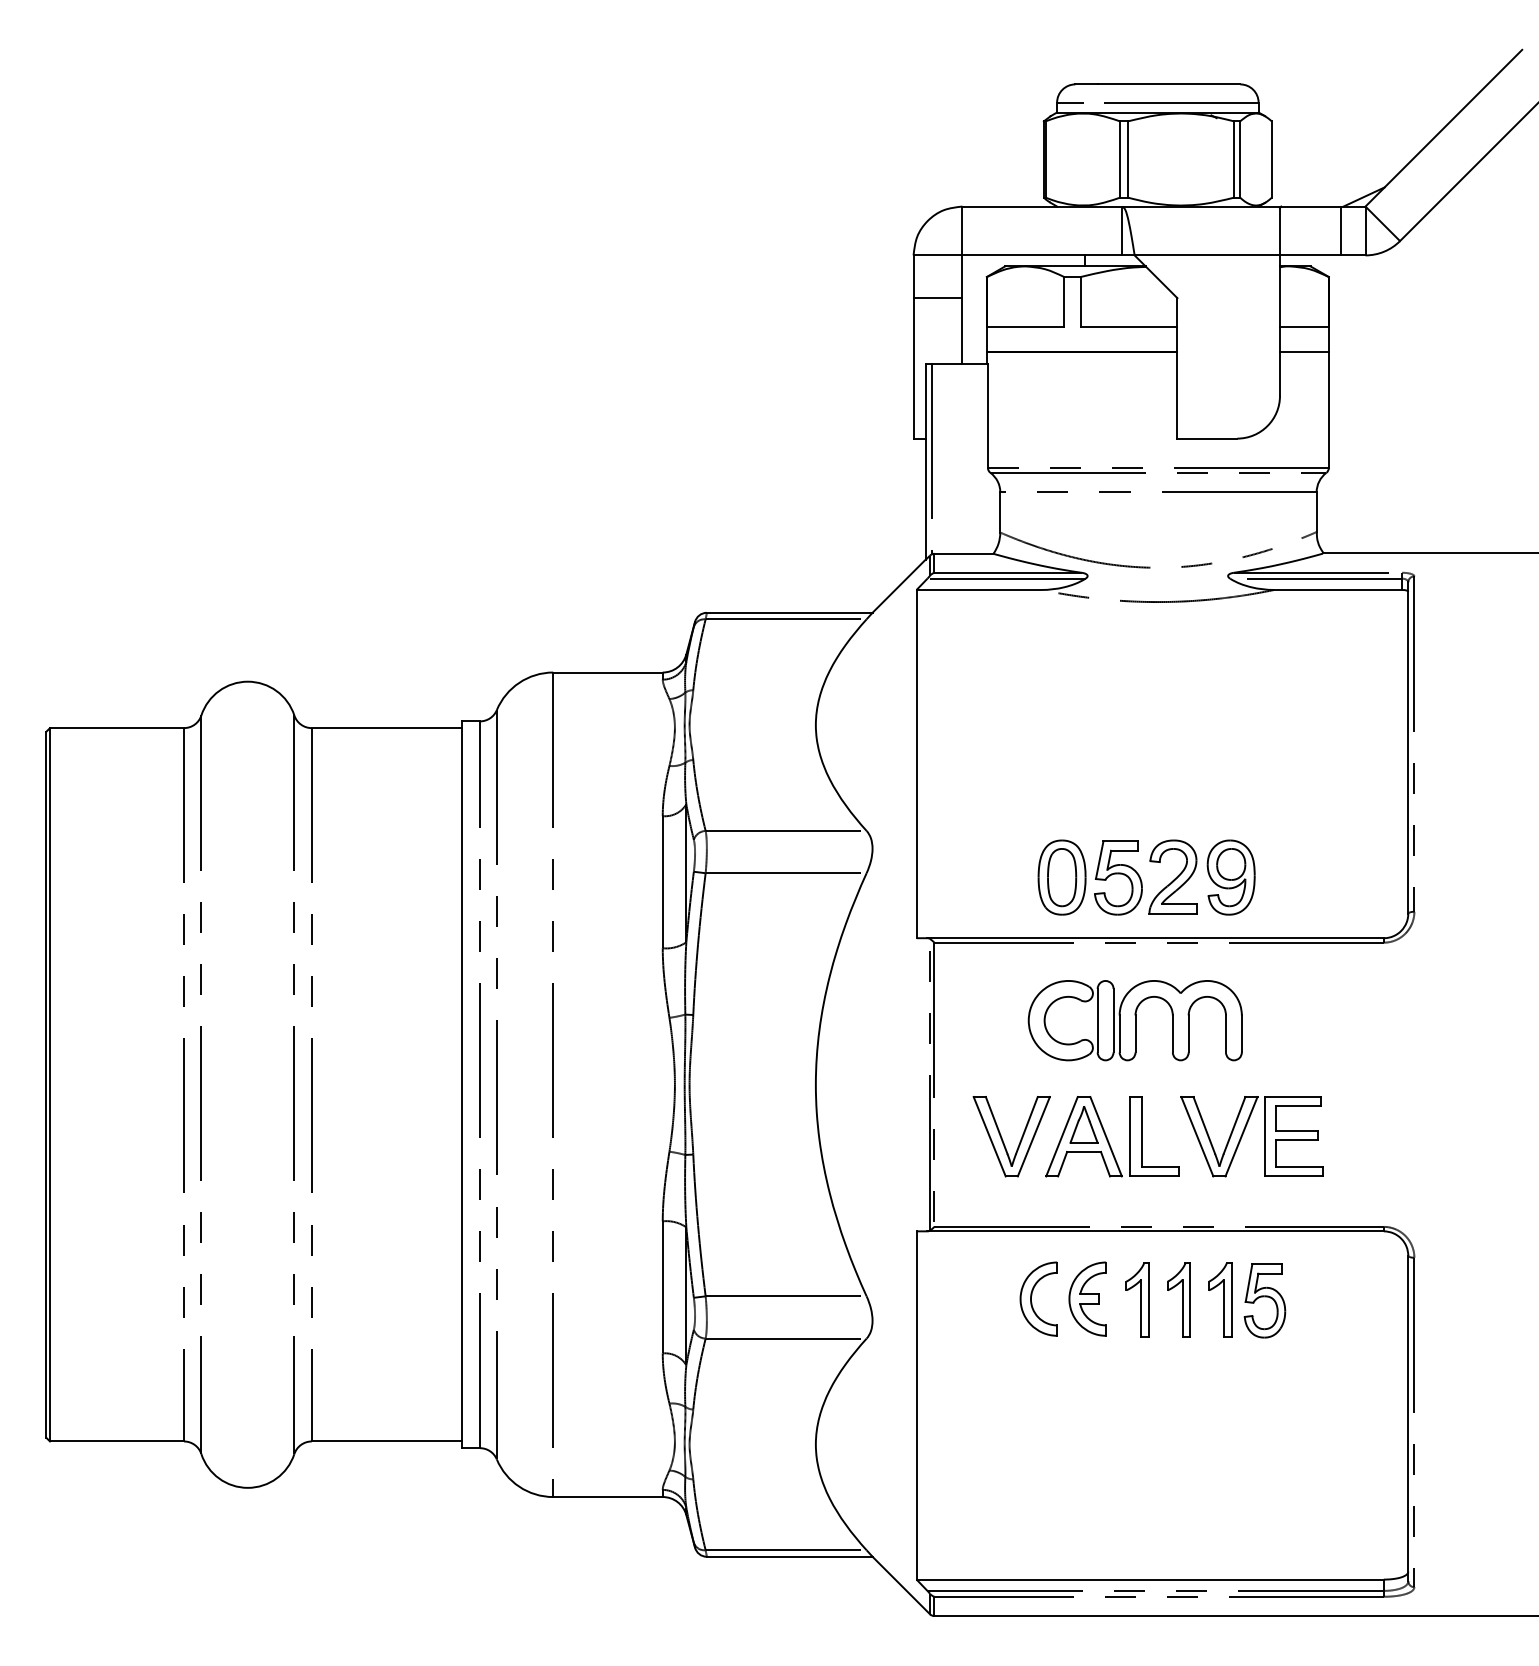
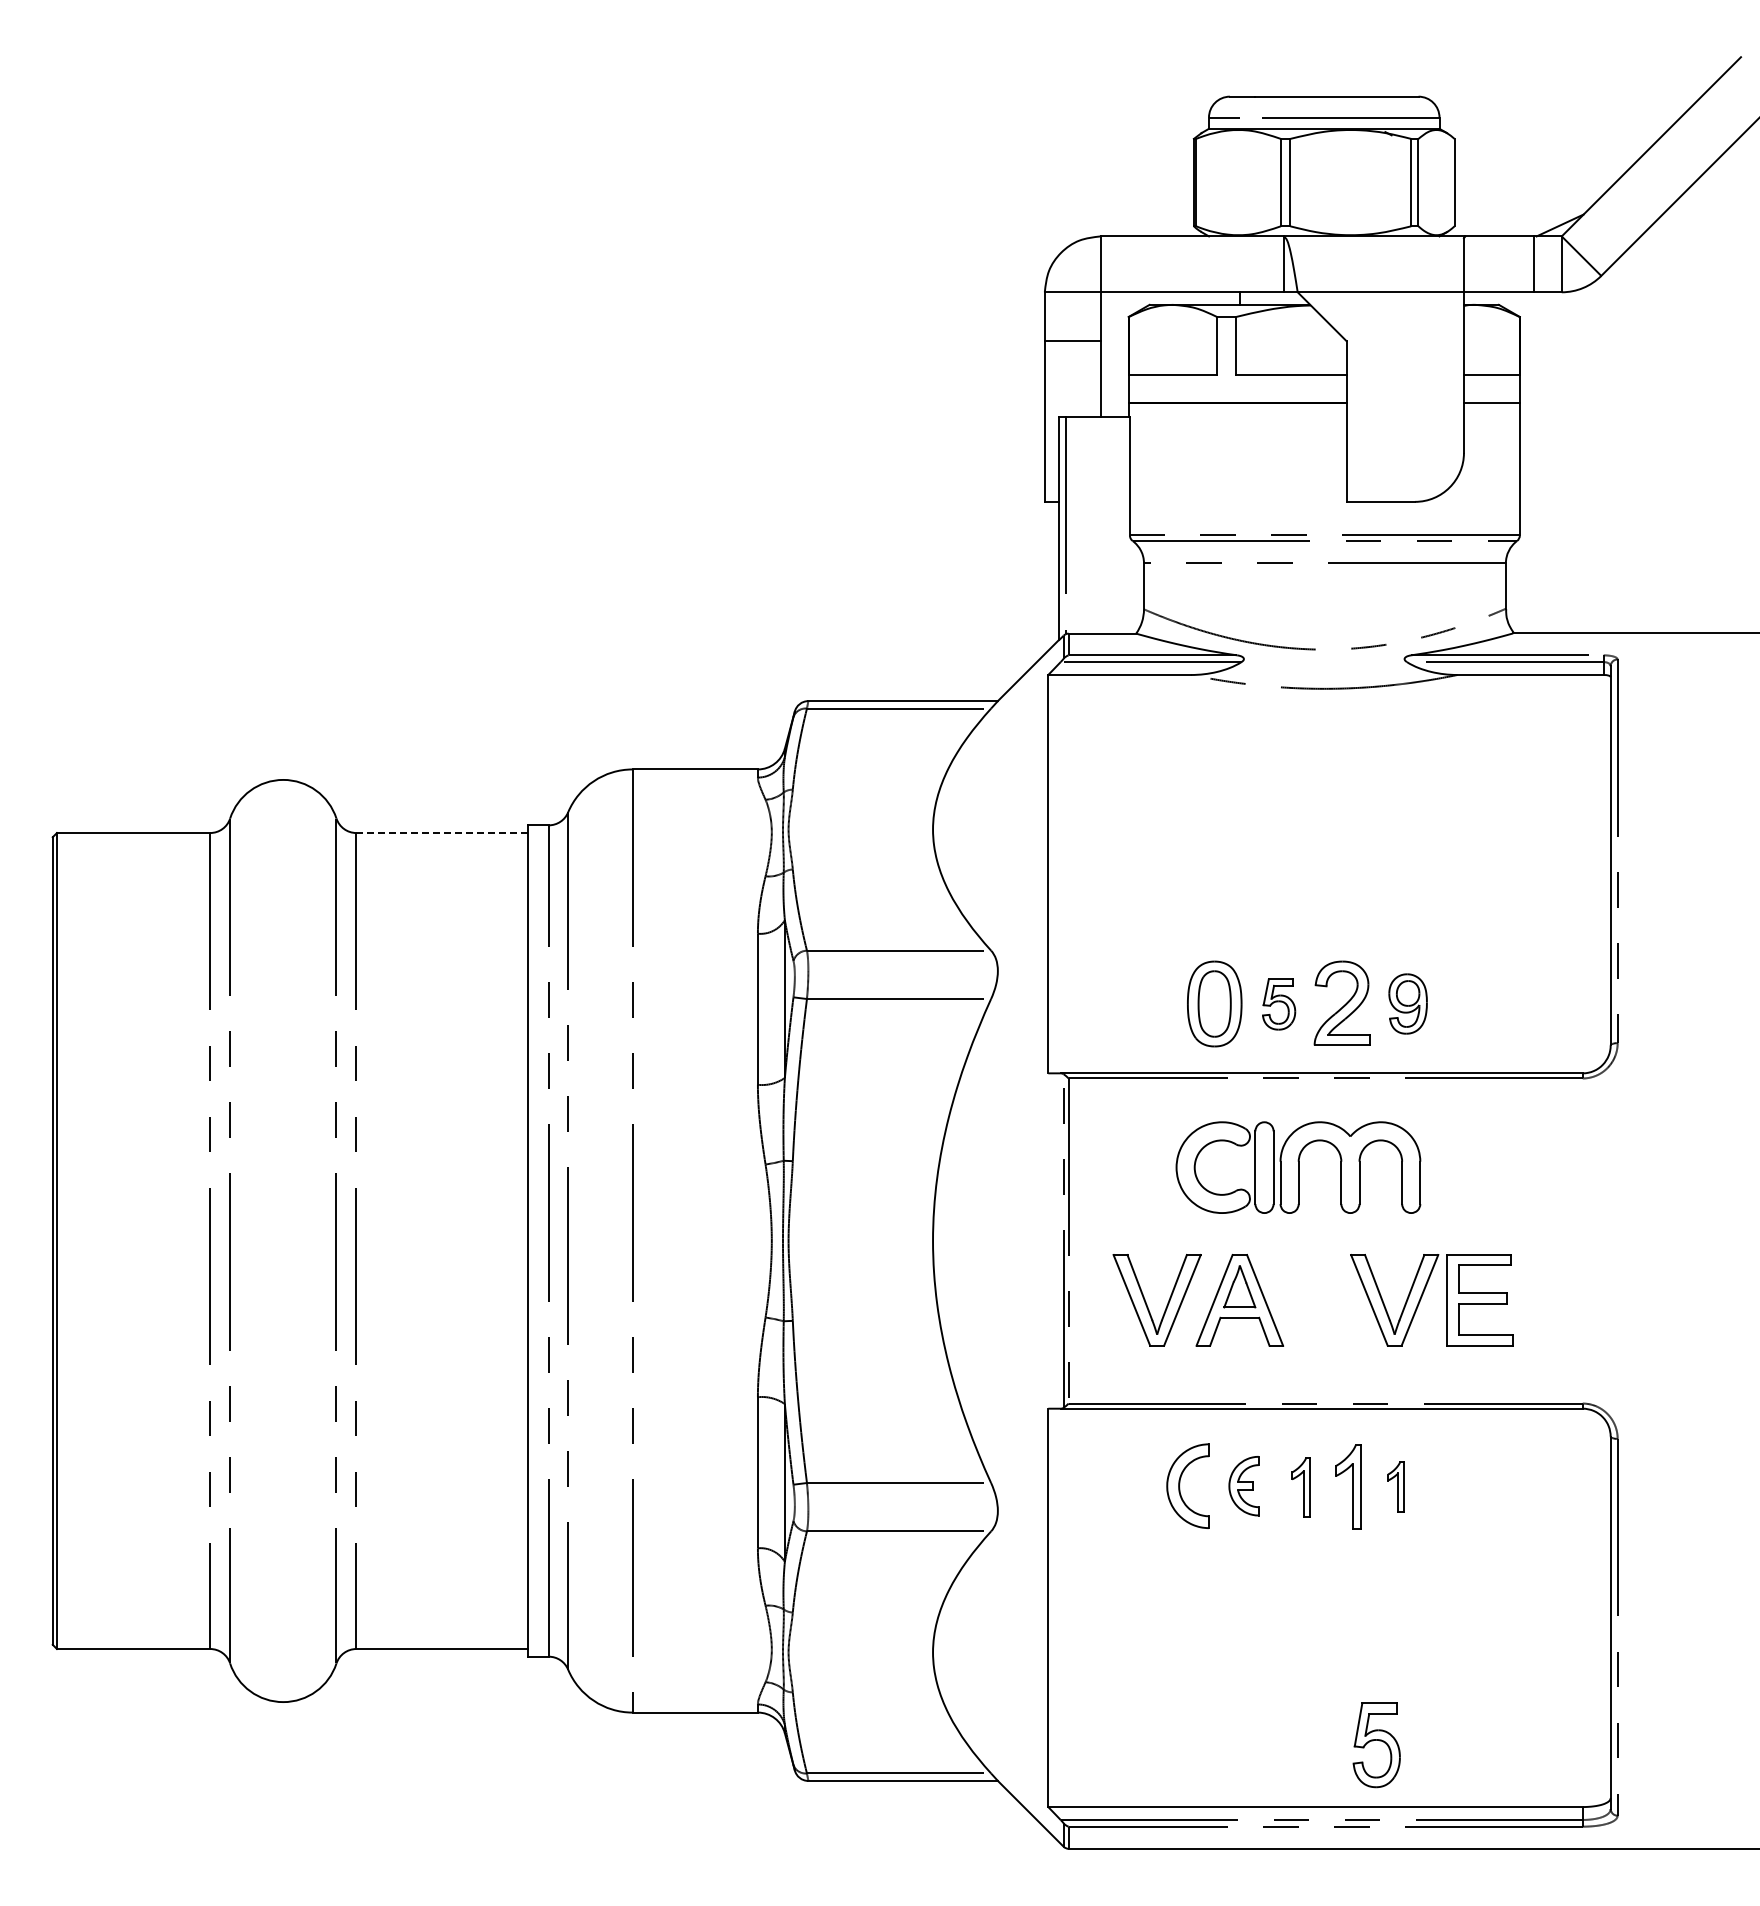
line: (387, 728) -> (442, 833), solid -> dashed
part: (1230, 877) -> (1407, 1003), size x0.7
part: (1117, 878) -> (1278, 1004), size x0.6
part: (1142, 1136) -> (1306, 1300), removed
part: (1087, 1298) -> (1243, 1485), size x0.7
part: (1137, 1299) -> (1300, 1486), size x0.7
part: (1220, 1299) -> (1395, 1486), size x0.6
part: (1264, 1301) -> (1376, 1745), moved

